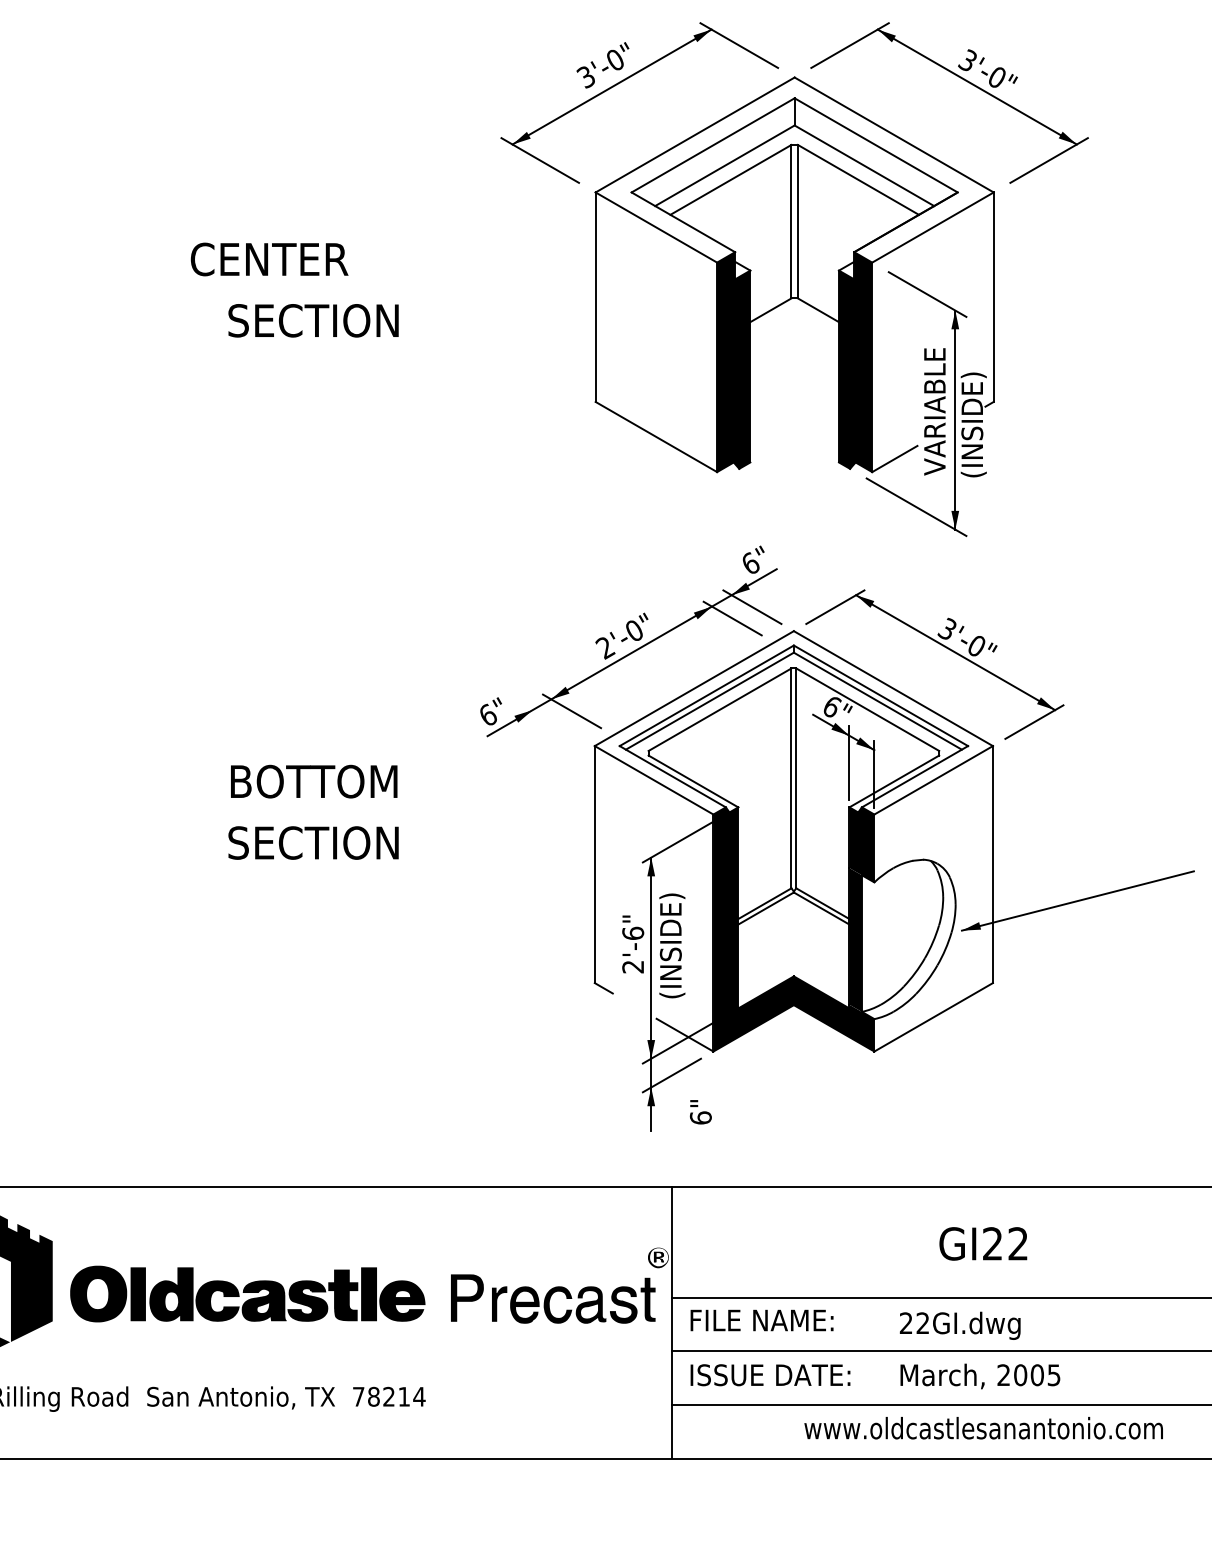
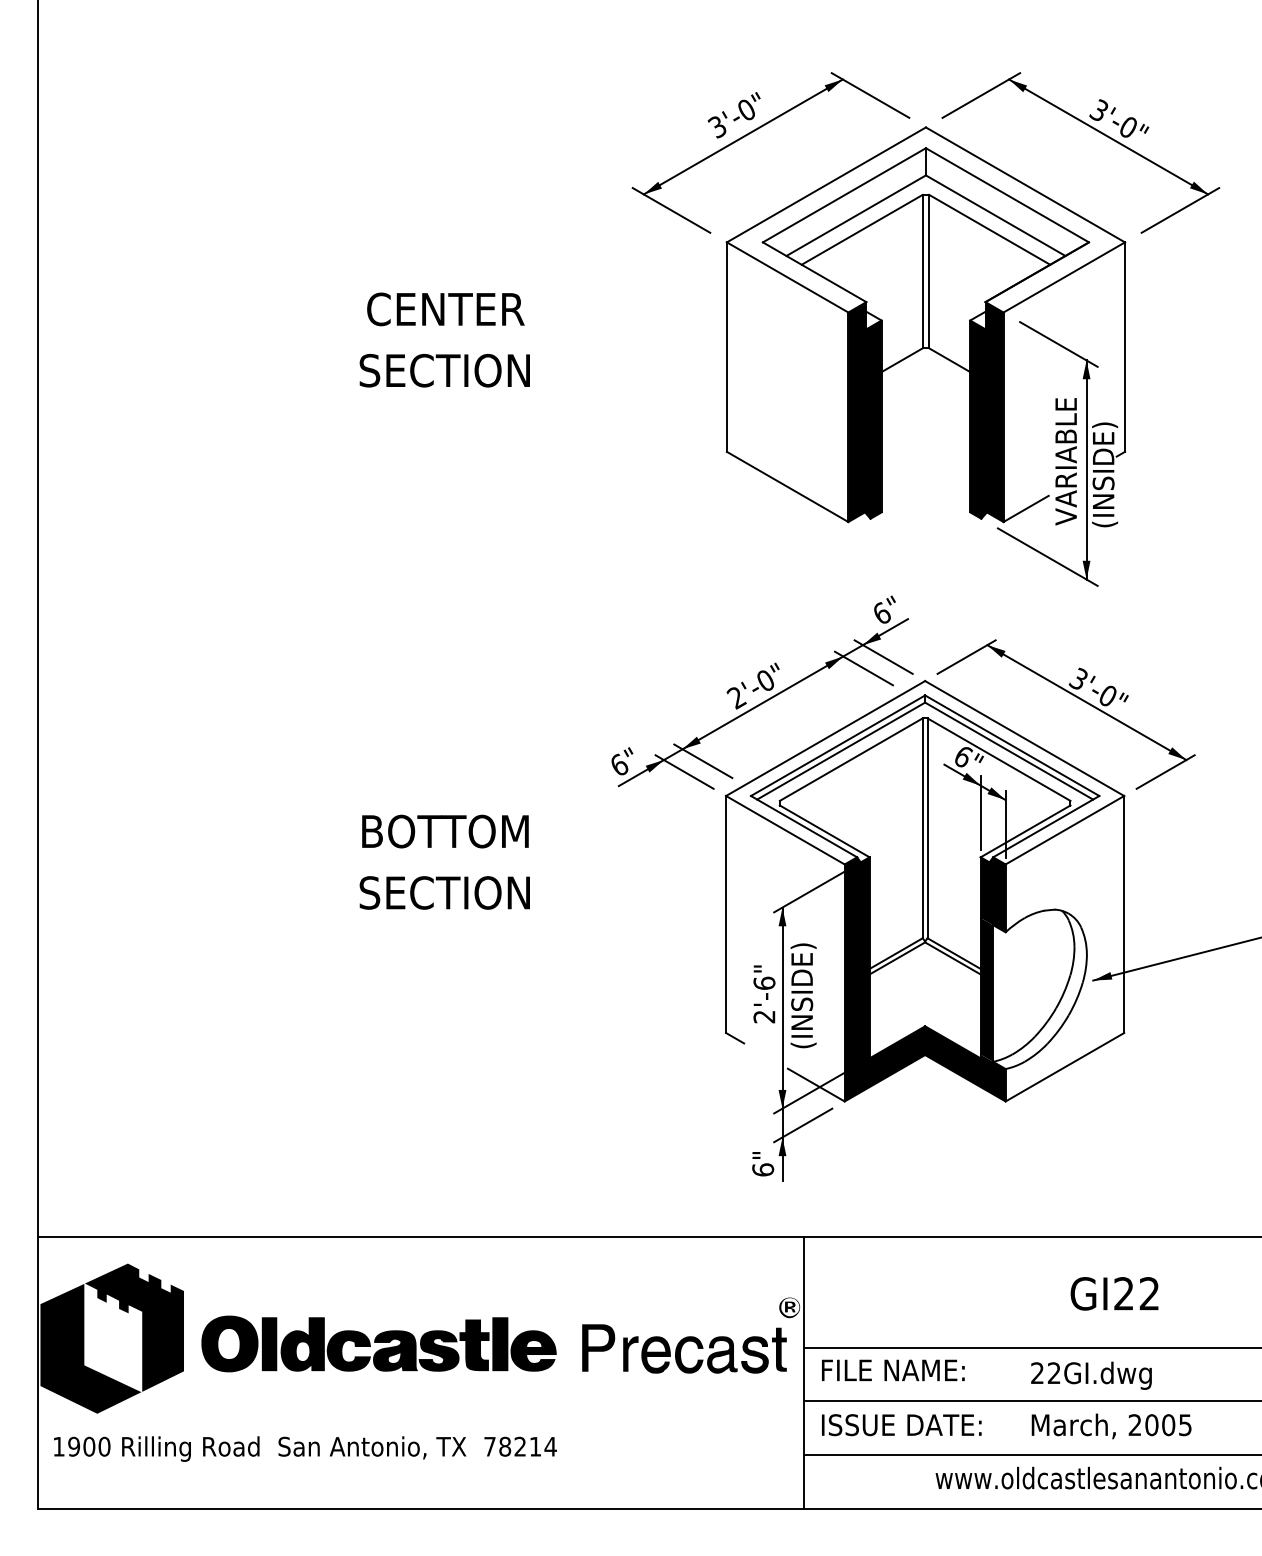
text: (269, 259) -> (445, 309), moved
line: (553, 721) -> (684, 771), added
text: (701, 1112) -> (763, 1164), moved

